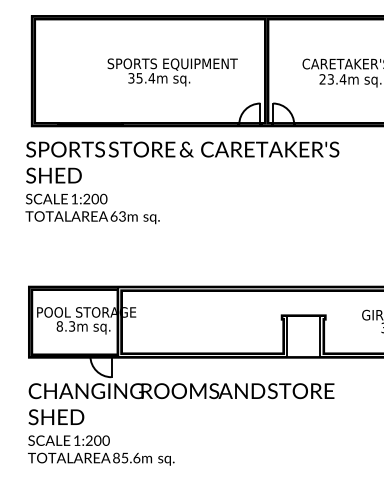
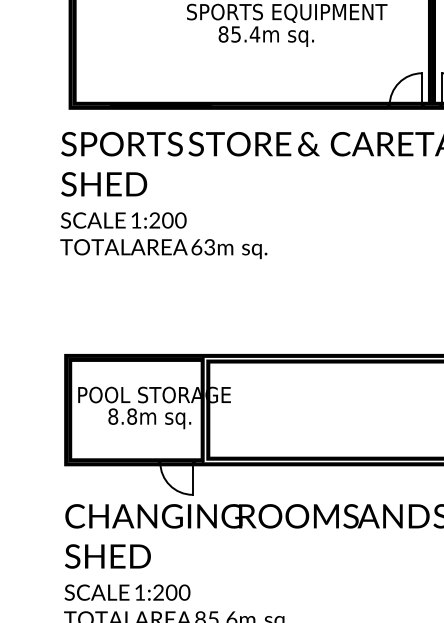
text: (131, 78) -> (223, 34), 35.4m -> 85.4m
text: (72, 326) -> (132, 416), 8.3m -> 8.8m

